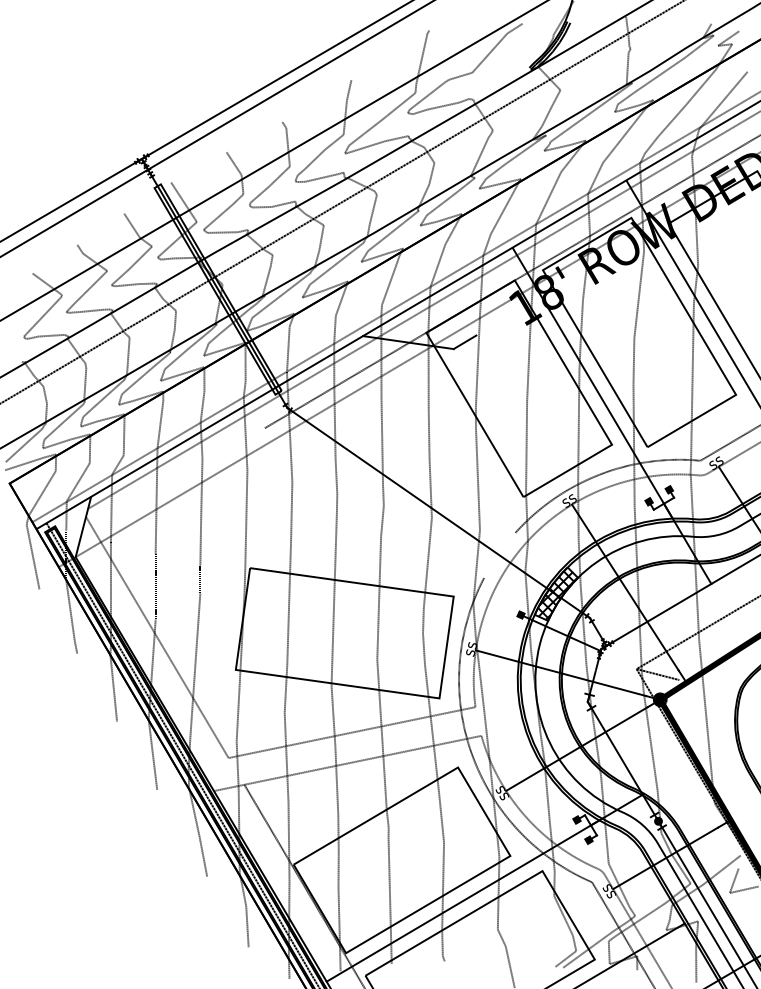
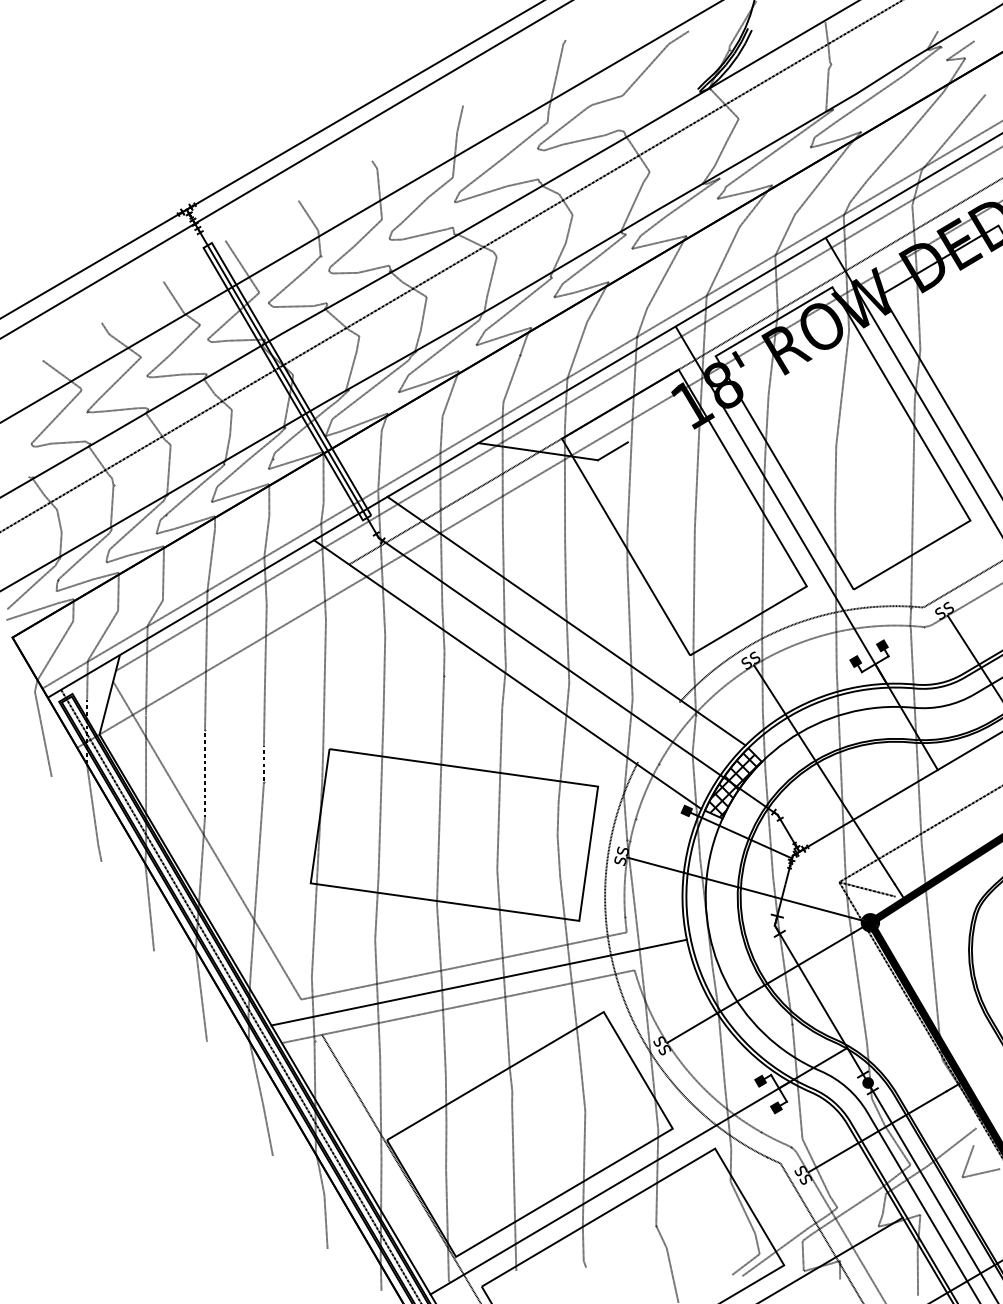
line: (429, 470) -> (566, 620), added
line: (385, 511) -> (507, 674), added
line: (363, 745) -> (478, 982), added

